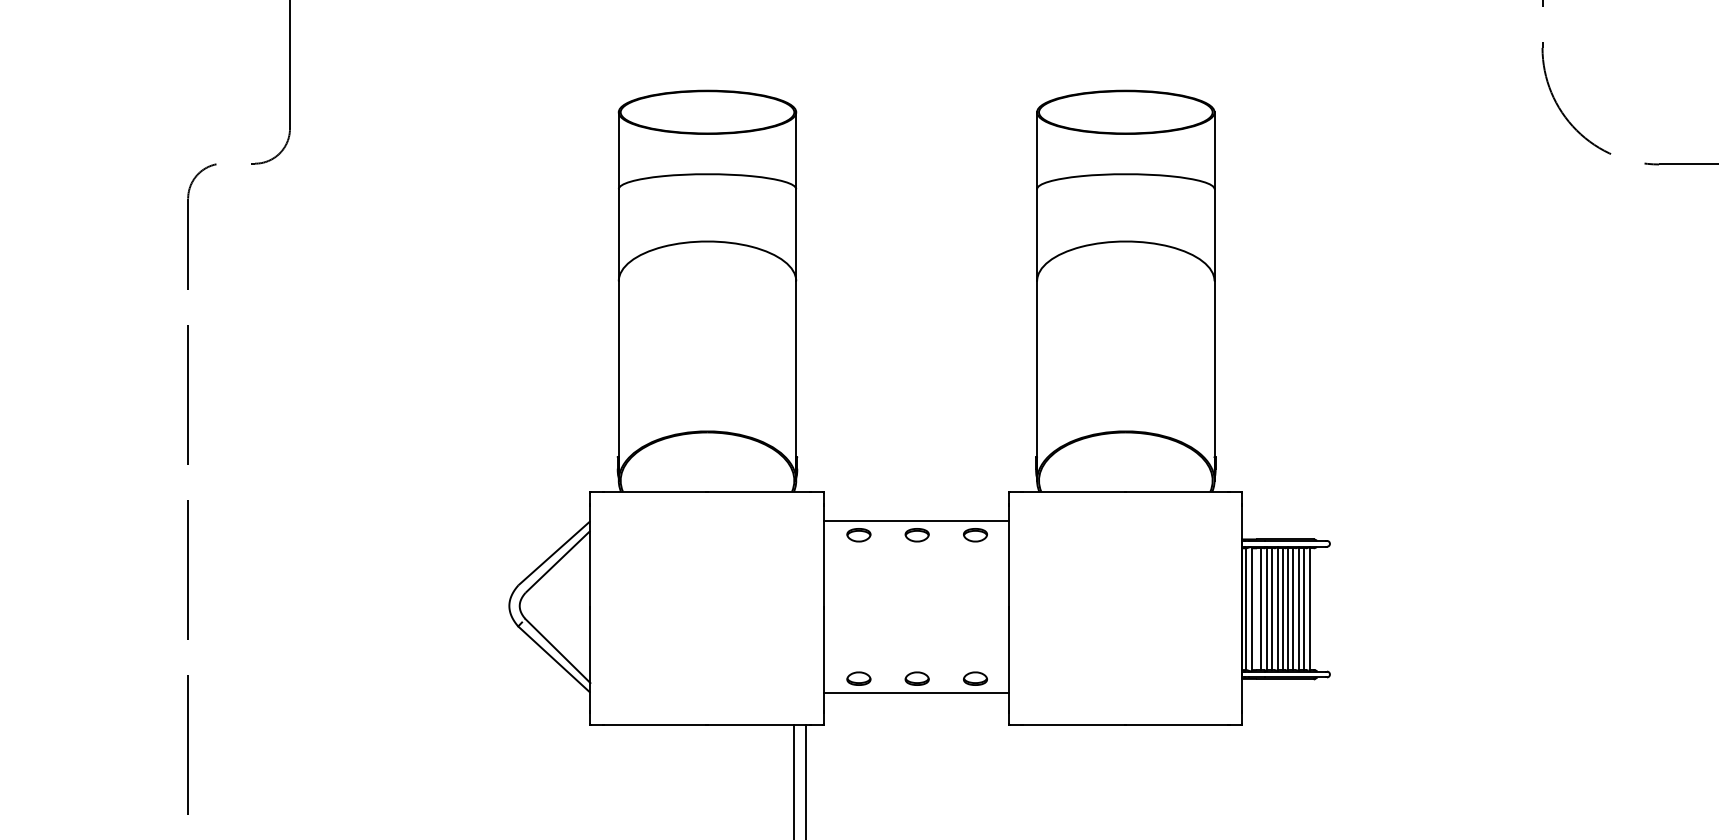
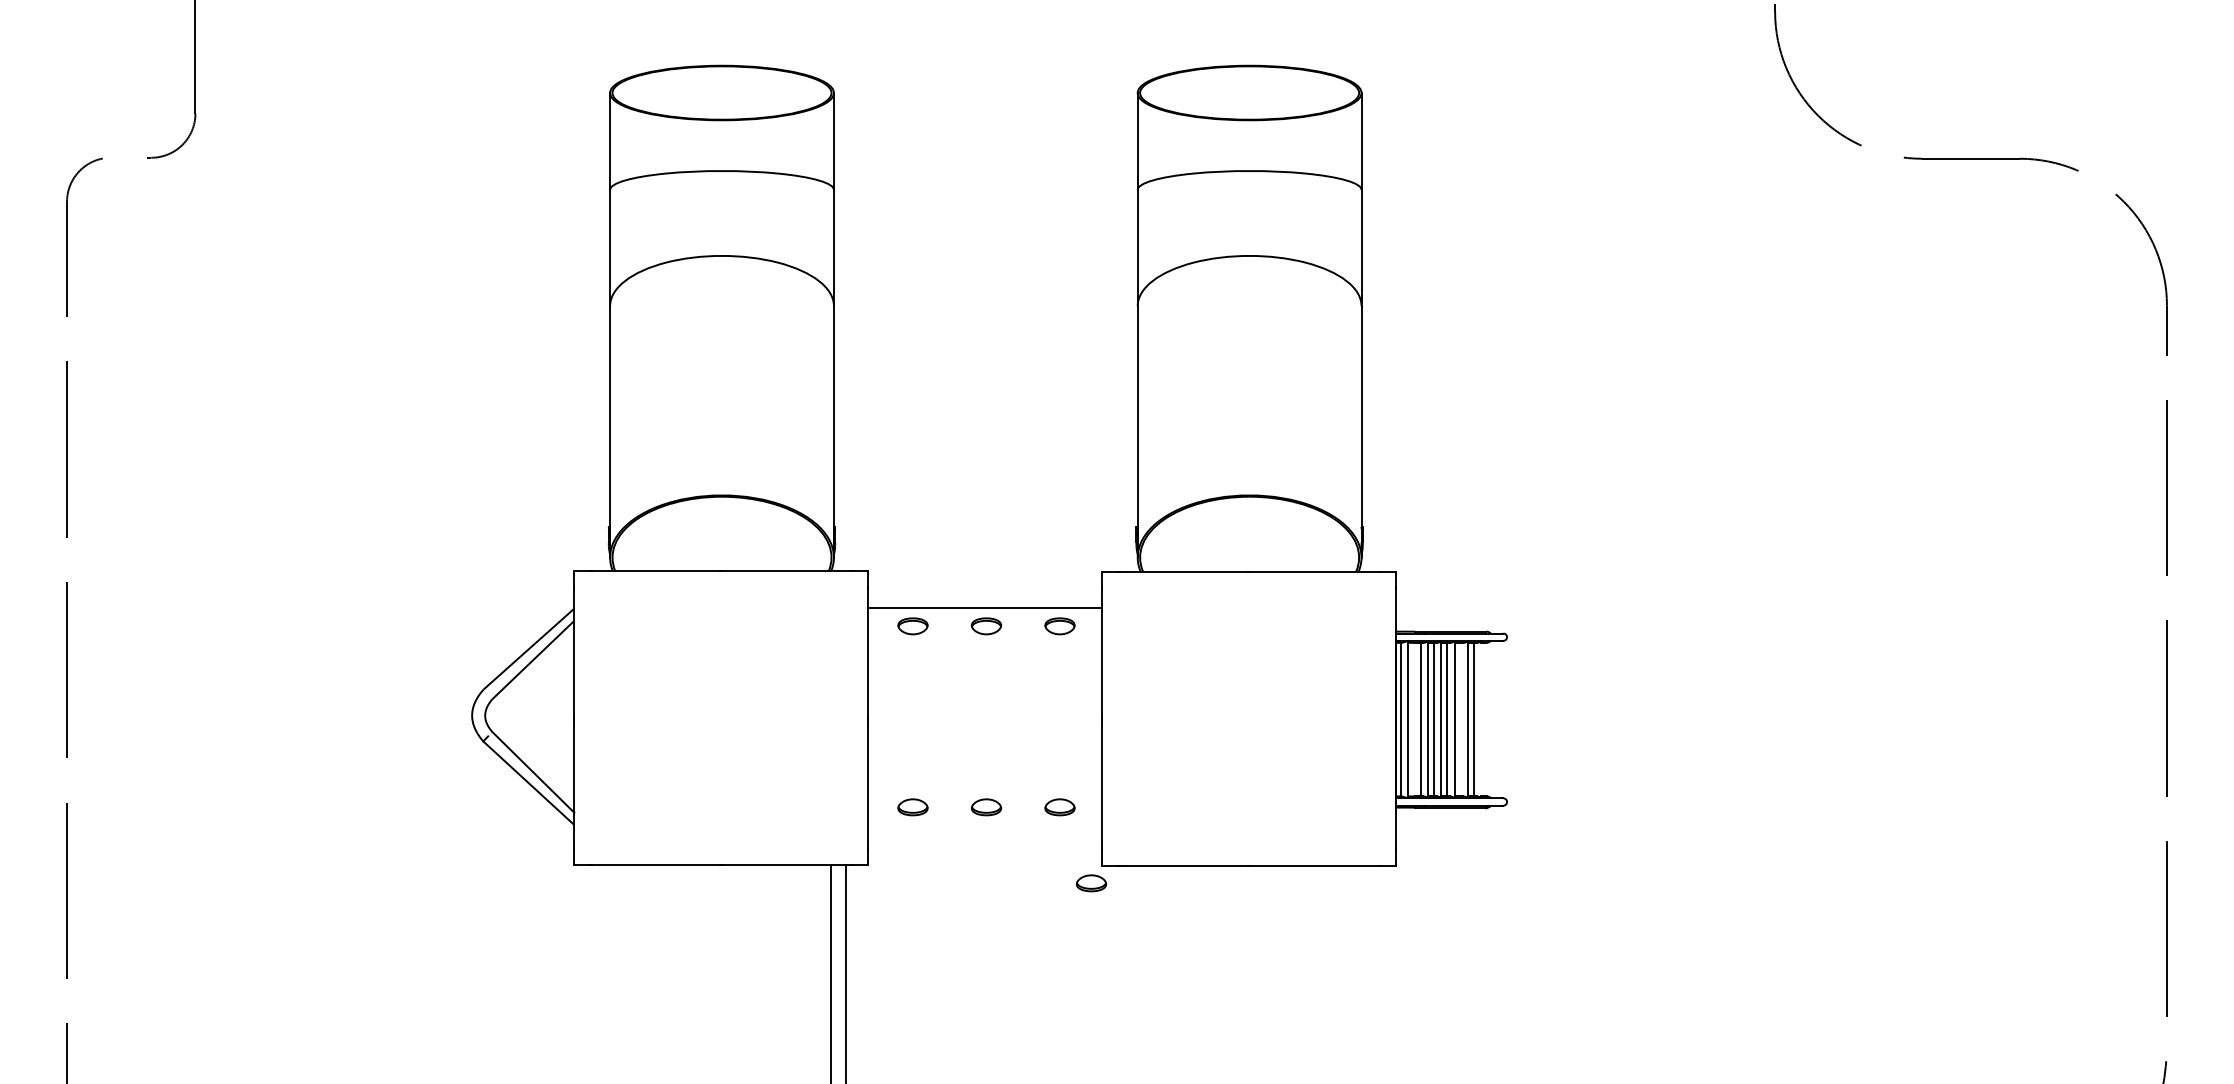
line: (1293, 609) -> (1460, 719), removed
line: (1309, 609) -> (1481, 719), removed
line: (916, 693) -> (985, 825), removed
part: (1000, 739) -> (1091, 883), added

